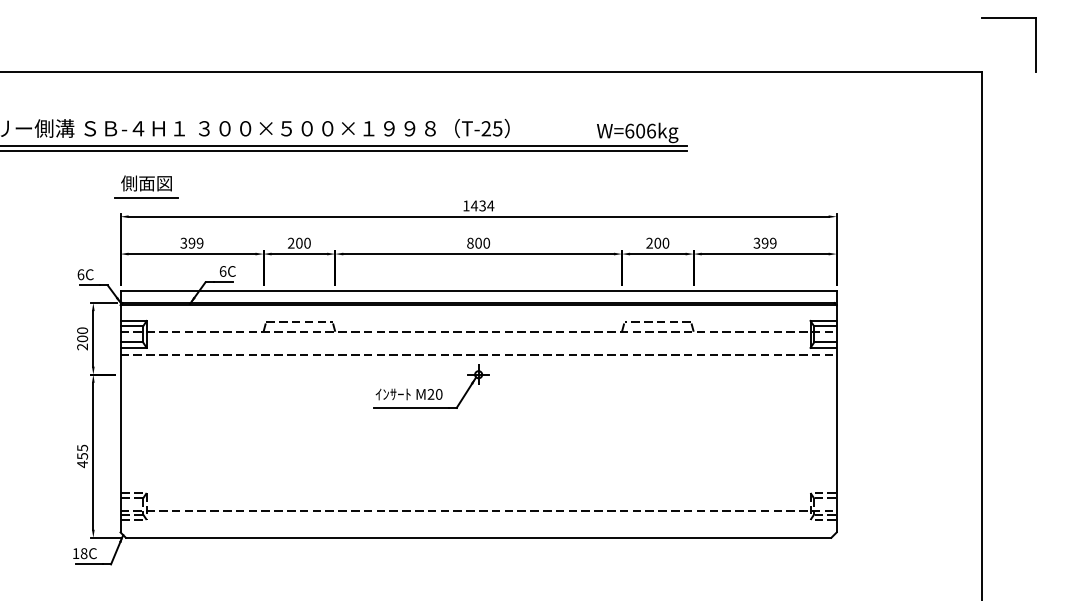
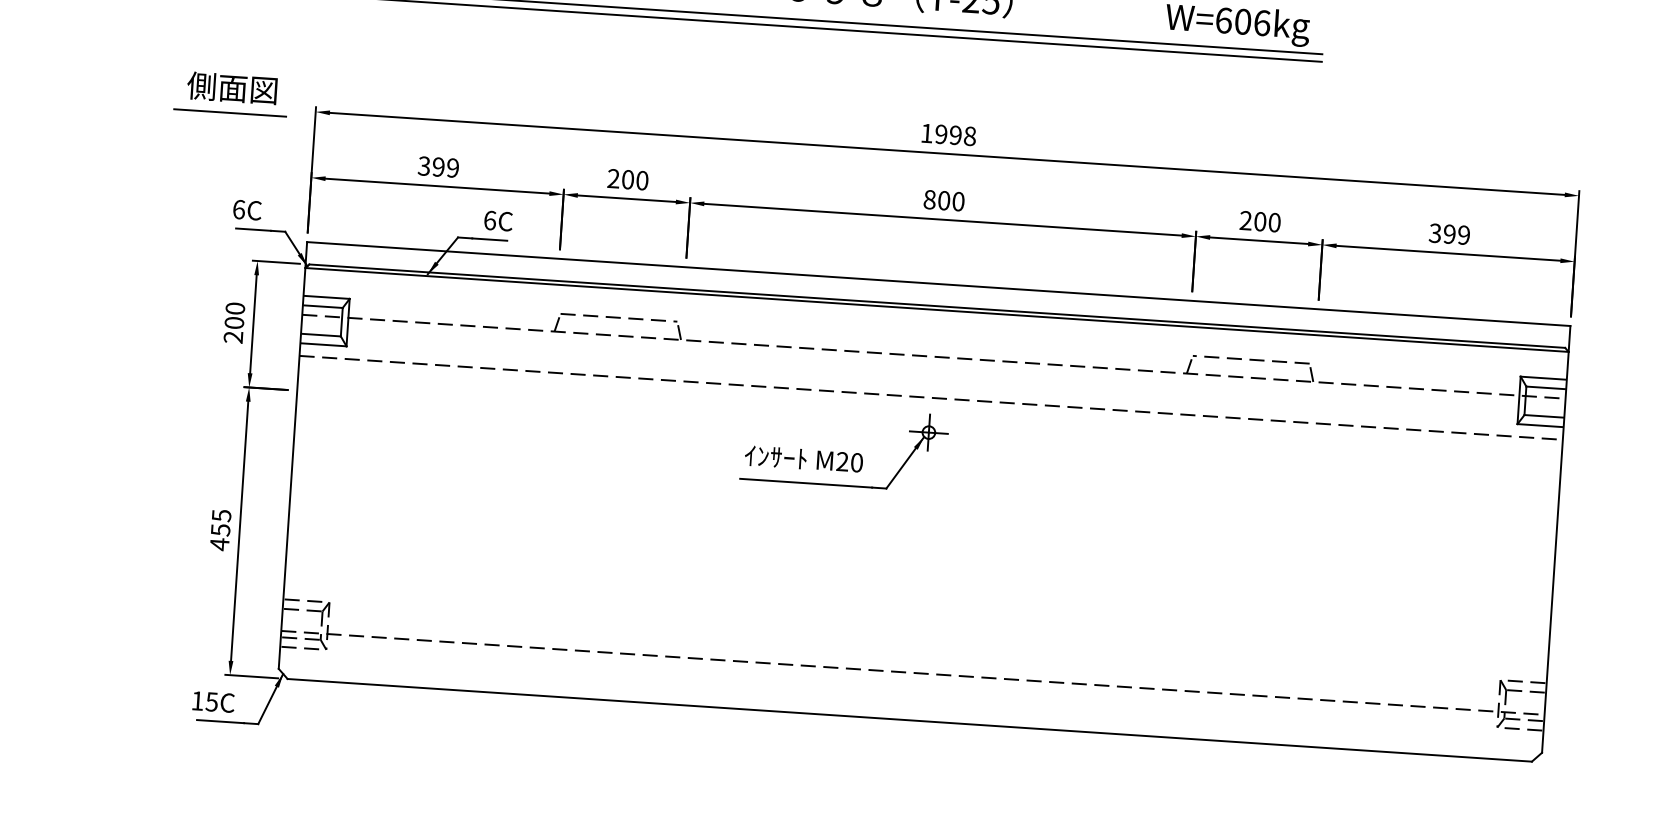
part: (146, 186) -> (231, 93), moved
text: (482, 205) -> (955, 134), 1434 -> 1998
text: (83, 553) -> (210, 701), 18C -> 15C

